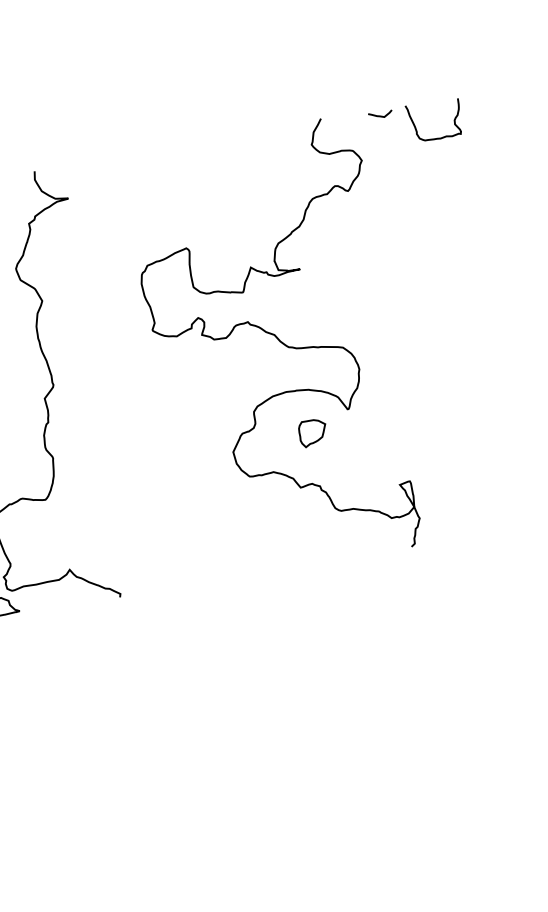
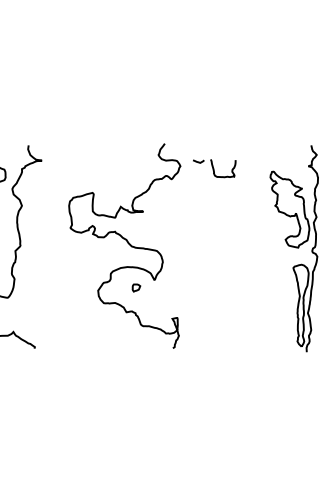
part: (416, 123) -> (214, 168), moved
part: (312, 431) -> (136, 287), size x0.6

